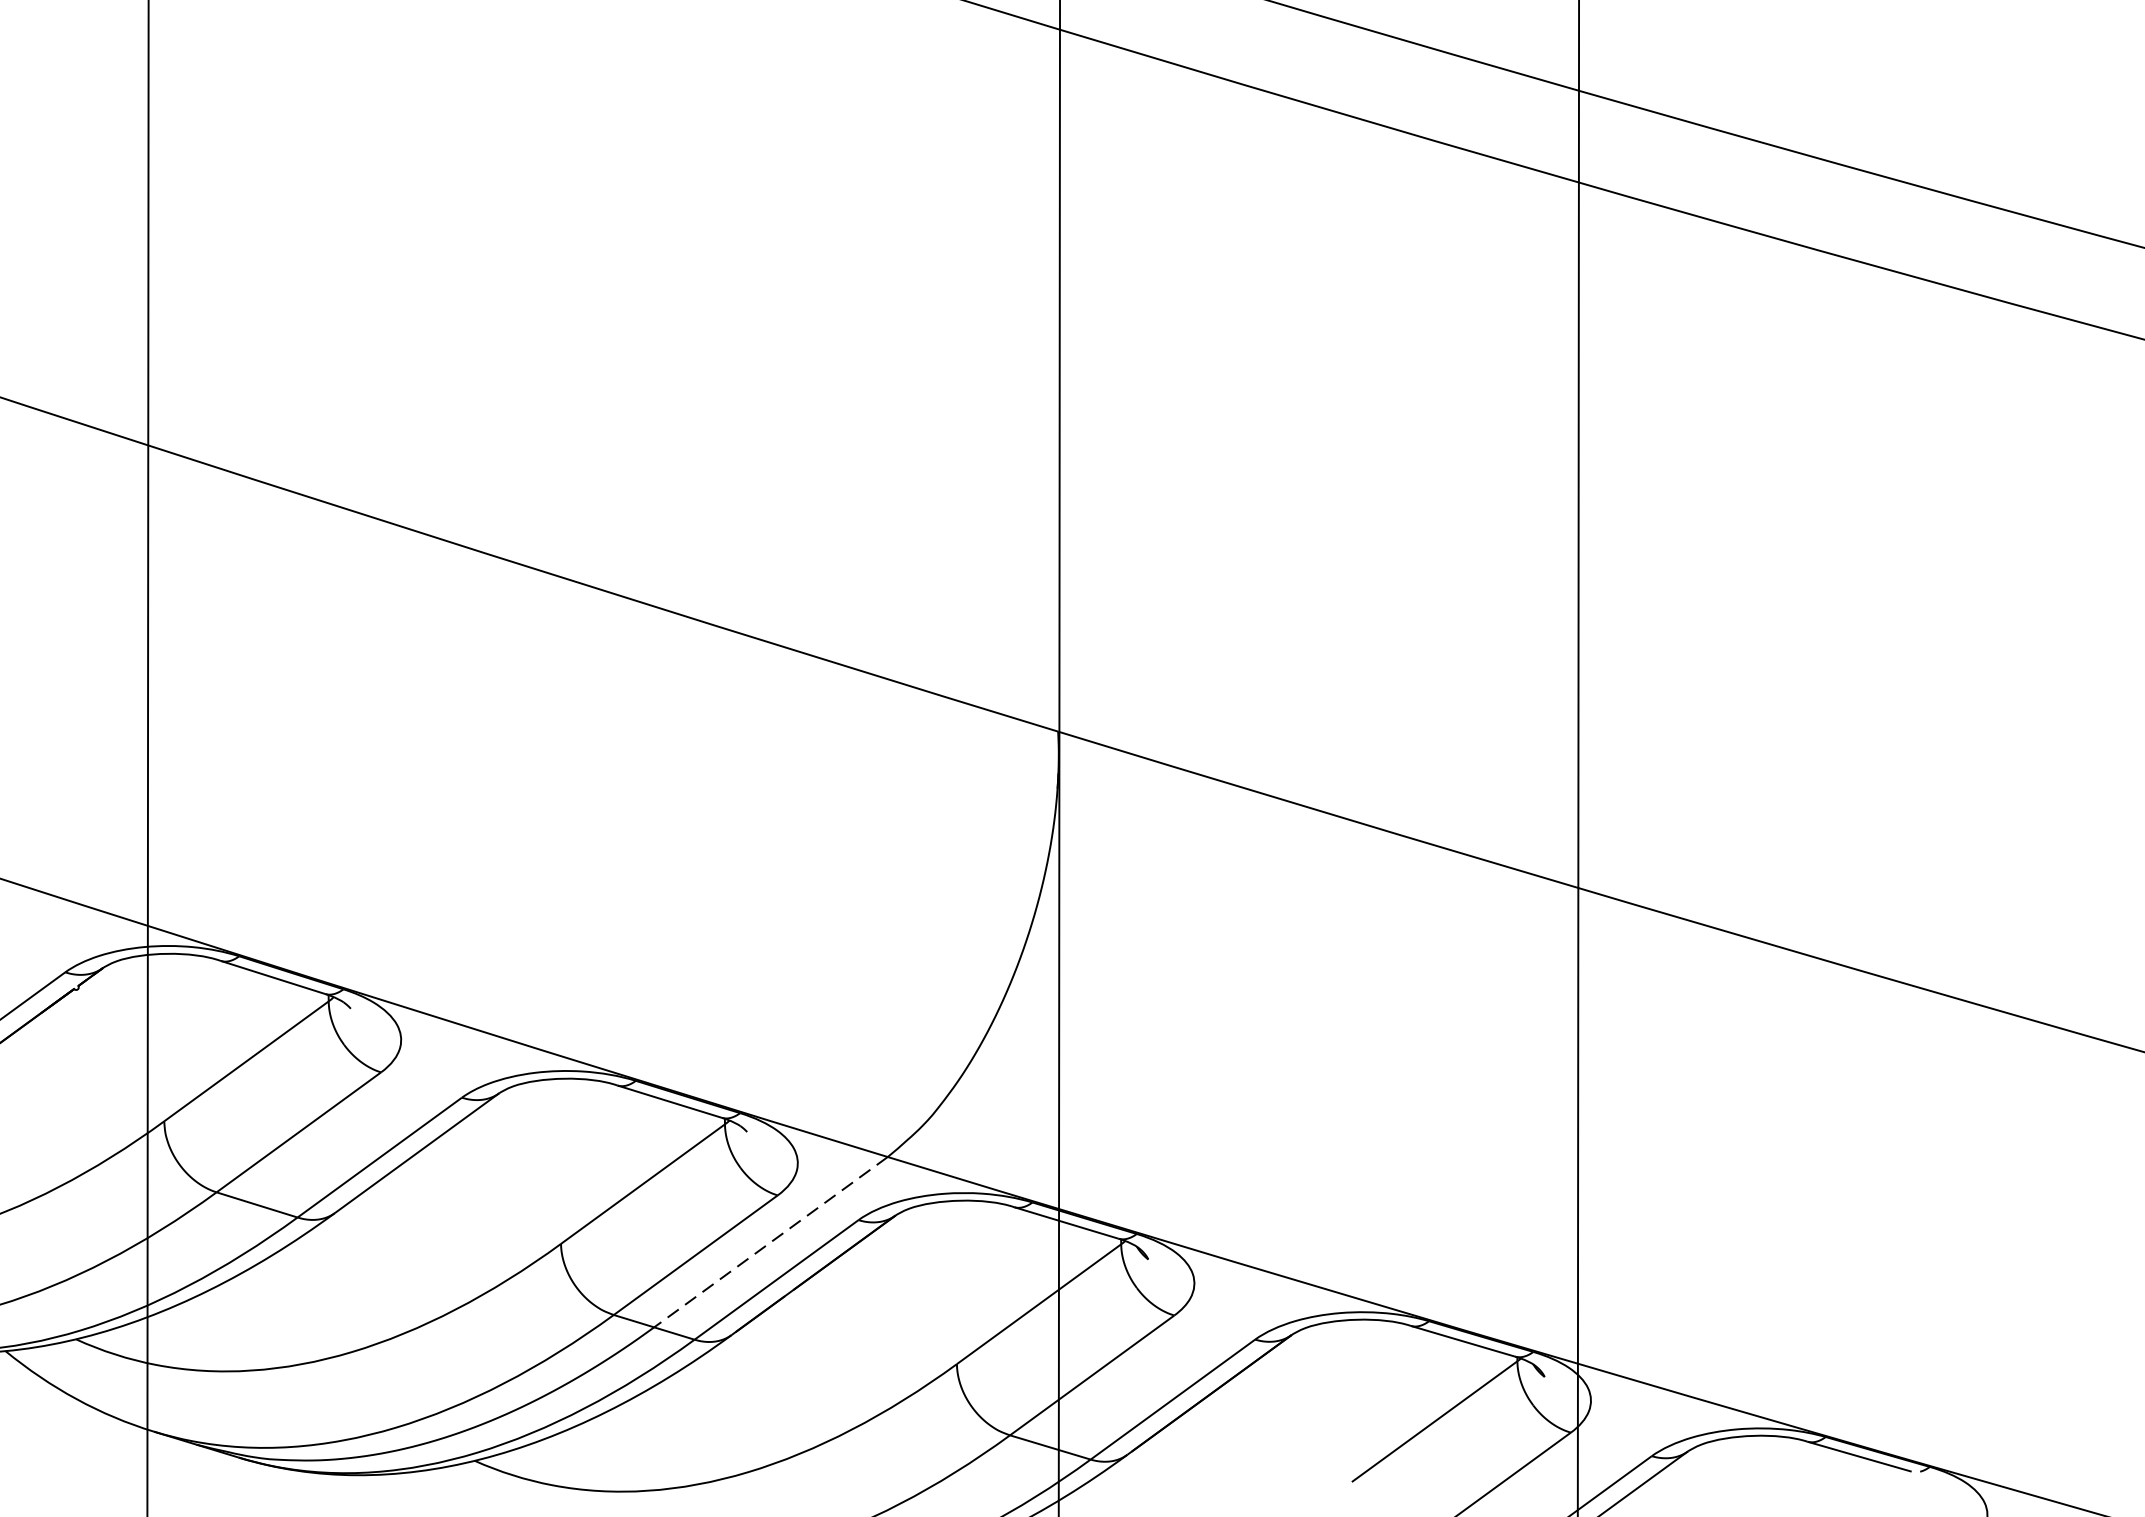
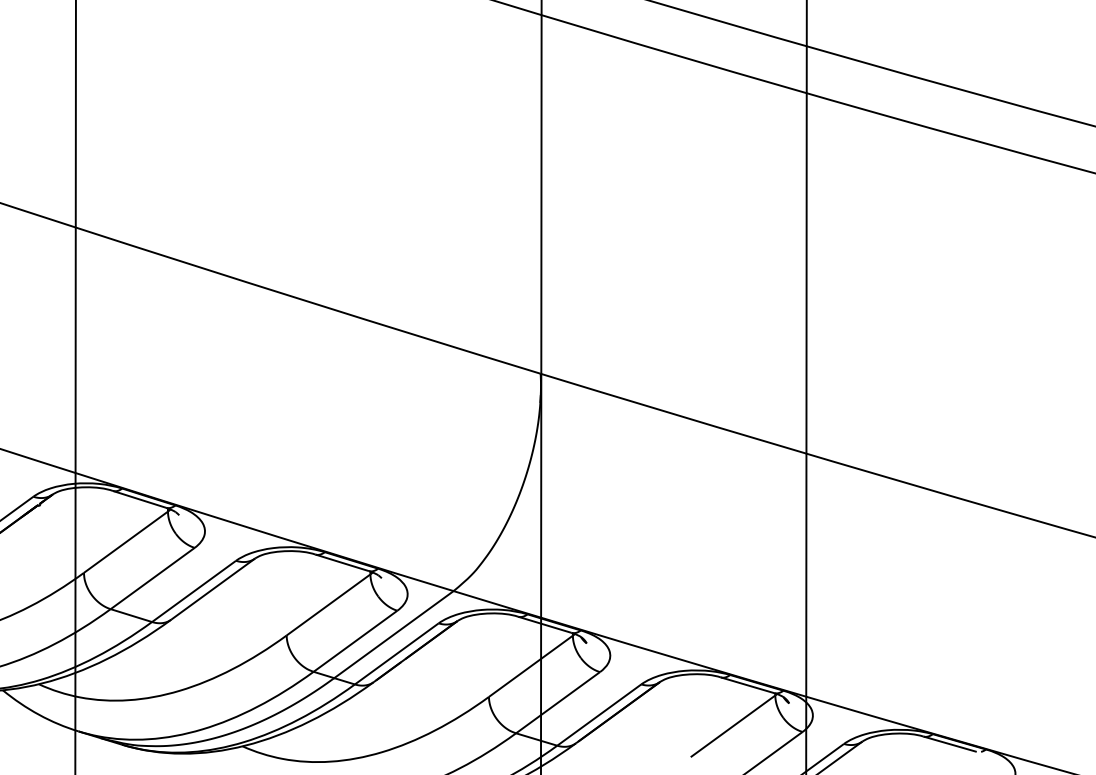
line: (770, 1241) -> (393, 634), dashed -> solid

